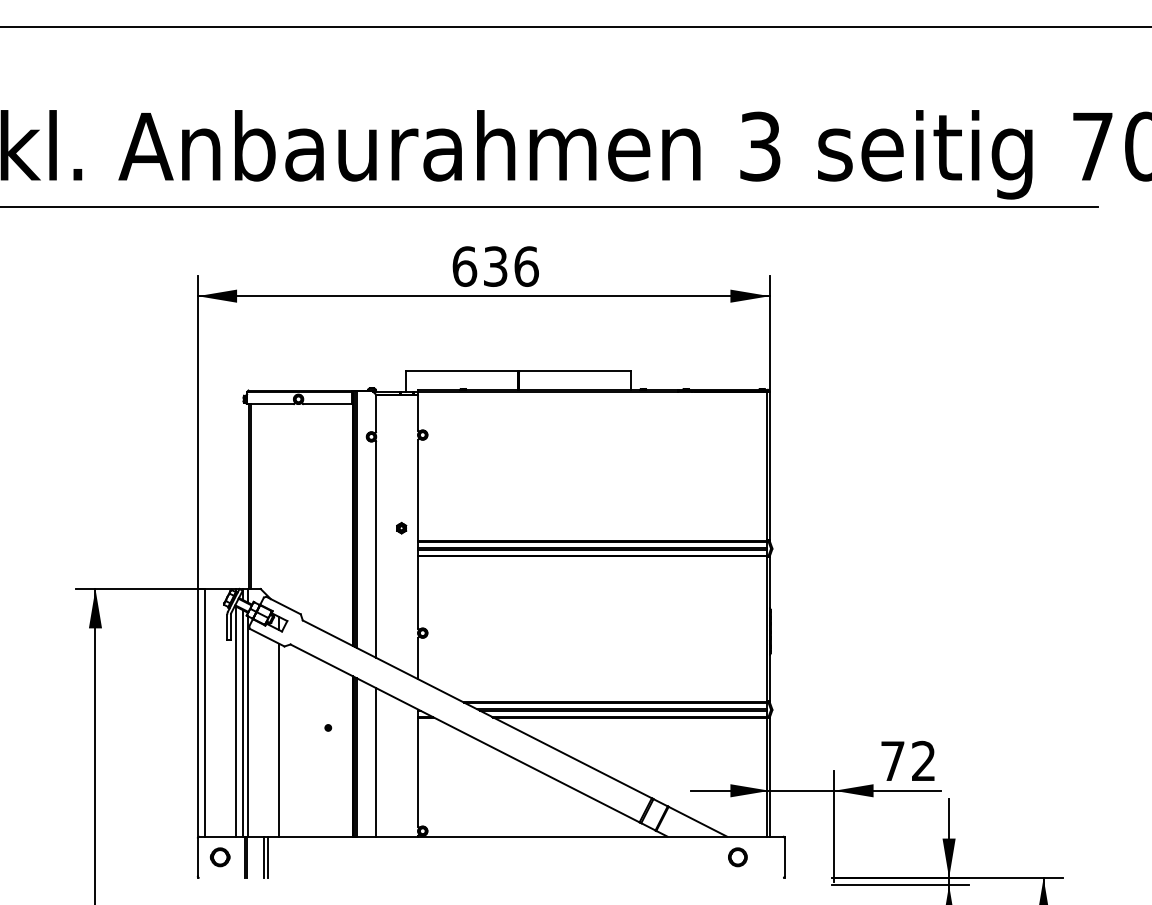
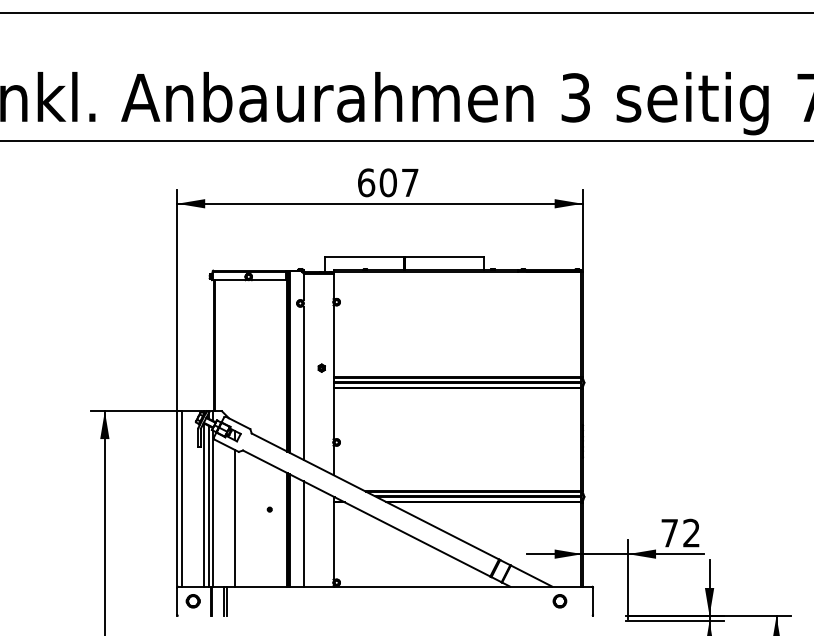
text: (510, 266) -> (398, 182), 636 -> 607

